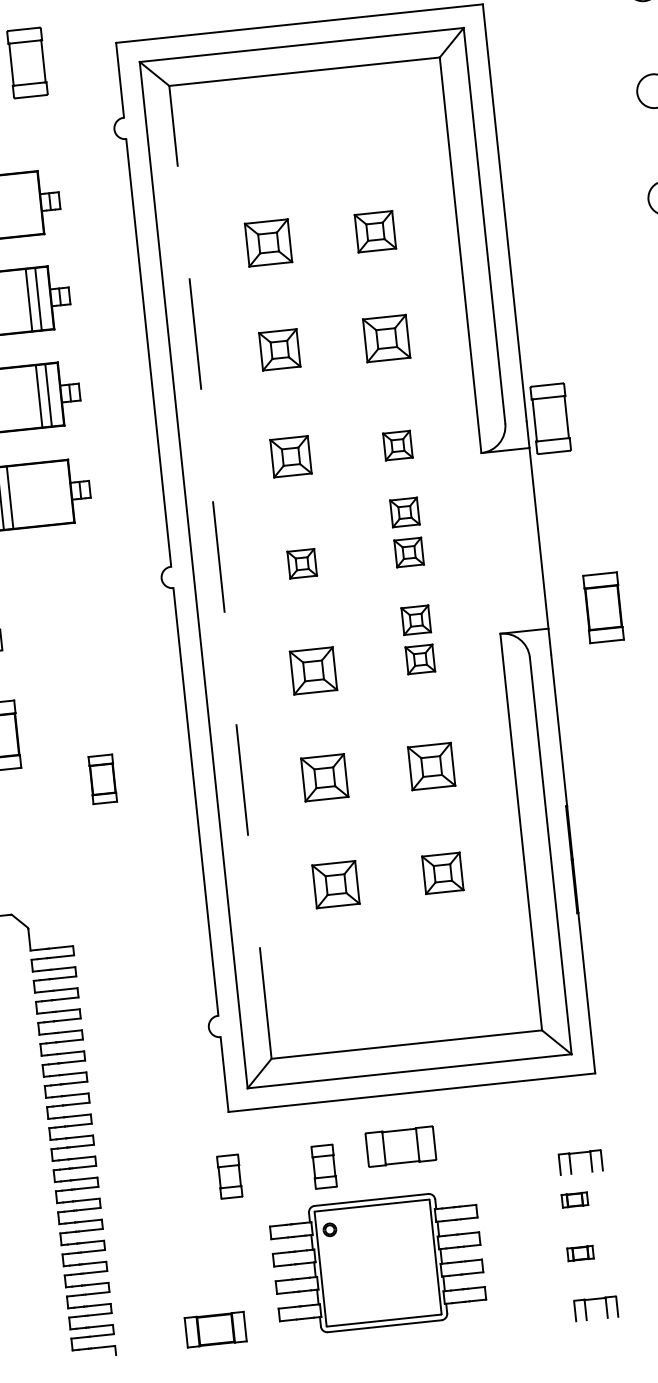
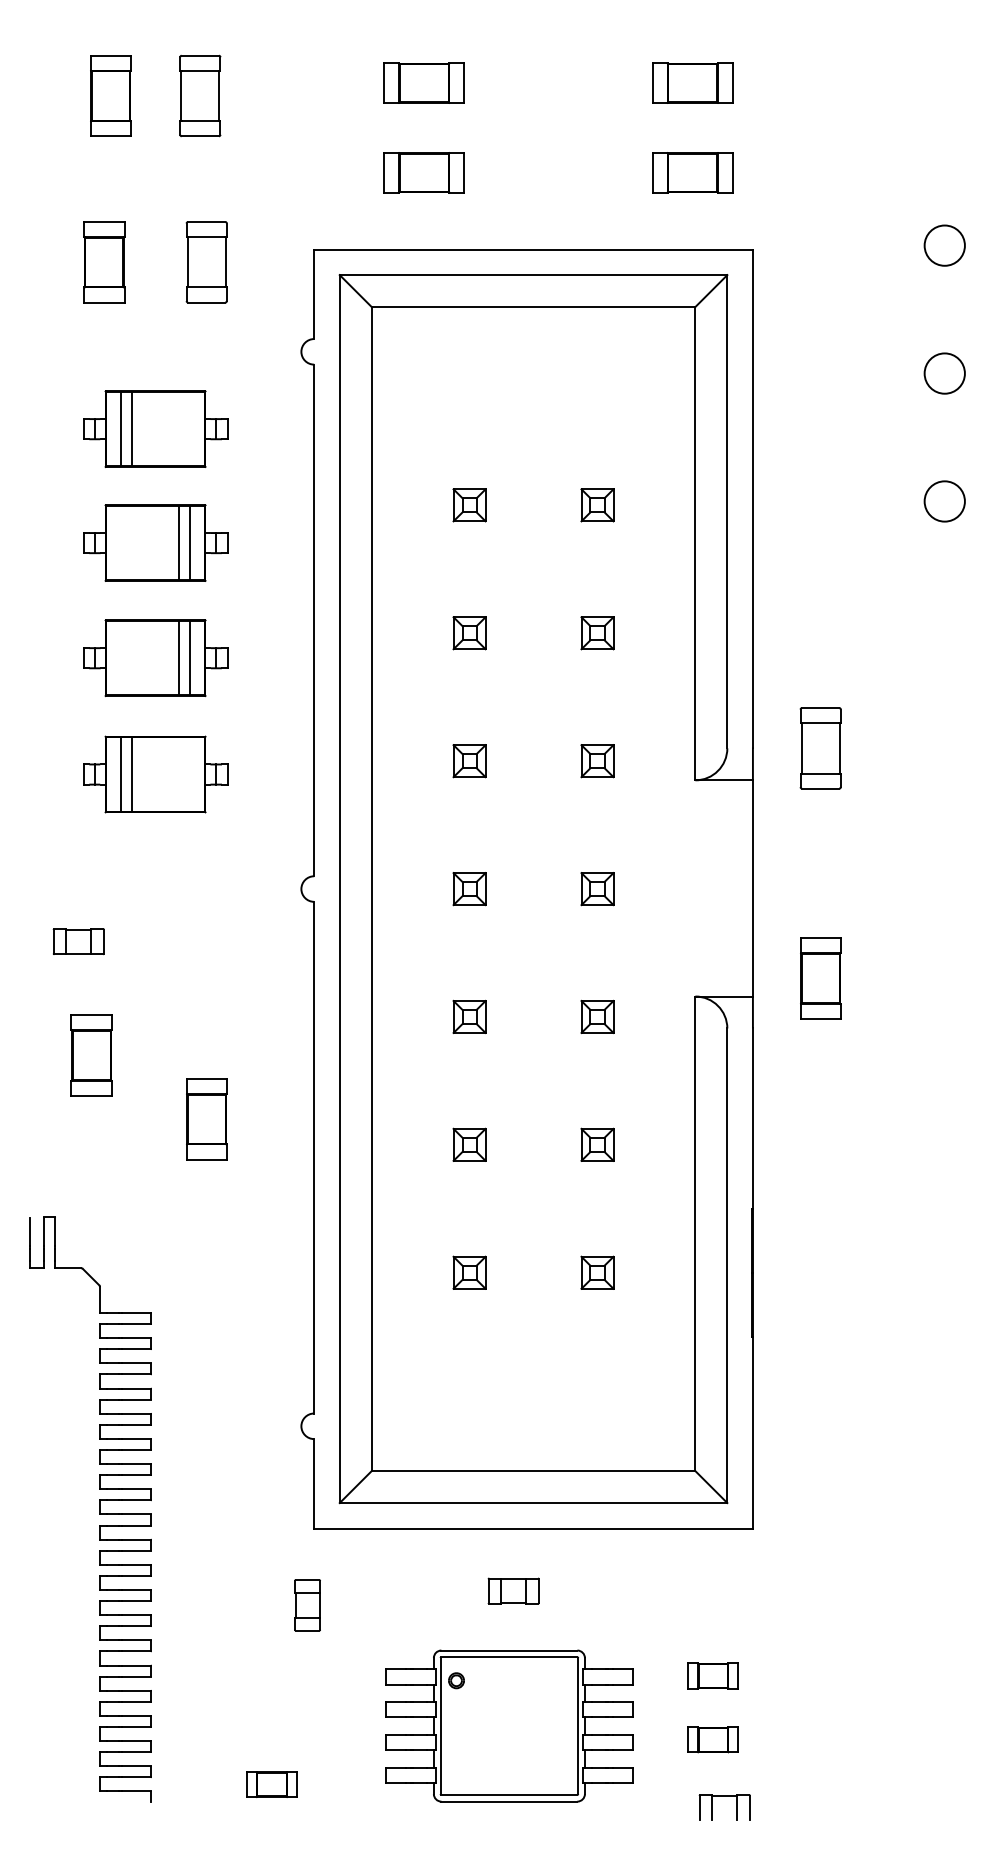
part: (375, 231) -> (597, 505), size x0.71
part: (268, 243) -> (469, 505), size x0.62
part: (386, 338) -> (597, 633), size x0.62
part: (279, 350) -> (469, 633), size x0.71
part: (550, 418) -> (820, 748), moved
part: (290, 457) -> (469, 761), size x0.71
part: (404, 512) -> (597, 841), removed
line: (220, 572) -> (371, 889), dashed -> solid
part: (416, 620) -> (597, 970), removed
part: (313, 670) -> (469, 1016), size x0.62
part: (431, 766) -> (597, 1144), size x0.62
part: (324, 777) -> (469, 1144), size x0.62
part: (102, 779) -> (206, 1119), size x1.43
part: (442, 873) -> (597, 1272), size x0.71
part: (335, 884) -> (469, 1272), size x0.62
part: (400, 1146) -> (513, 1590), size x0.62
part: (579, 1153) -> (724, 1621), removed
part: (324, 1166) -> (420, 1605), removed
part: (574, 1199) -> (712, 1675), size x1.67
part: (579, 1253) -> (712, 1739), size x1.67
part: (378, 1262) -> (509, 1725), moved
part: (215, 1329) -> (271, 1784), size x0.71

